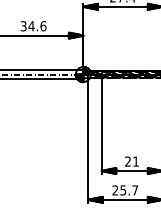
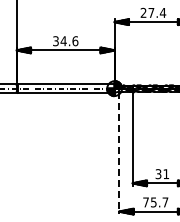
line: (88, 140) -> (119, 153), solid -> dashed
text: (128, 161) -> (158, 174), 21 -> 31
text: (114, 190) -> (145, 202), 25.7 -> 75.7

